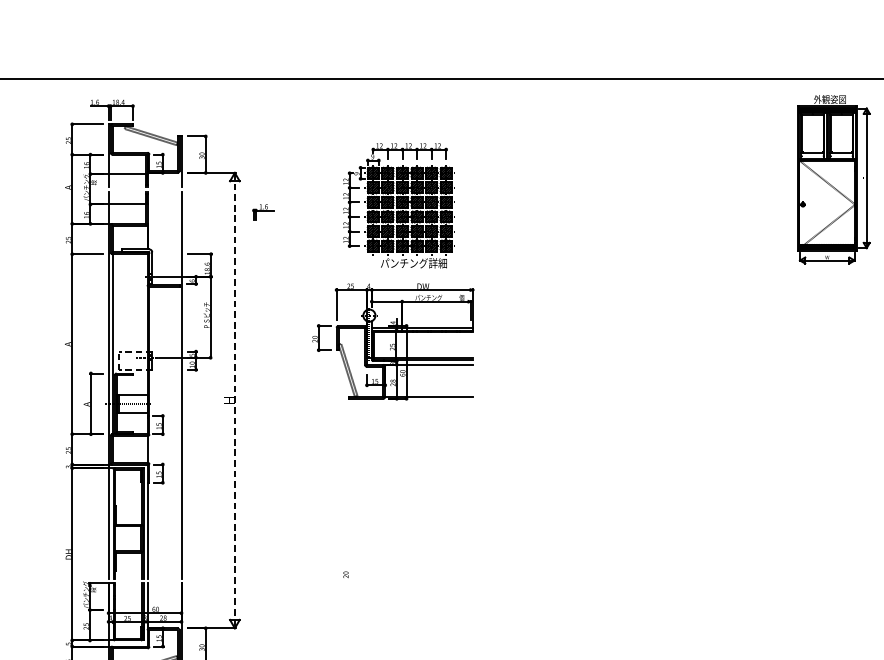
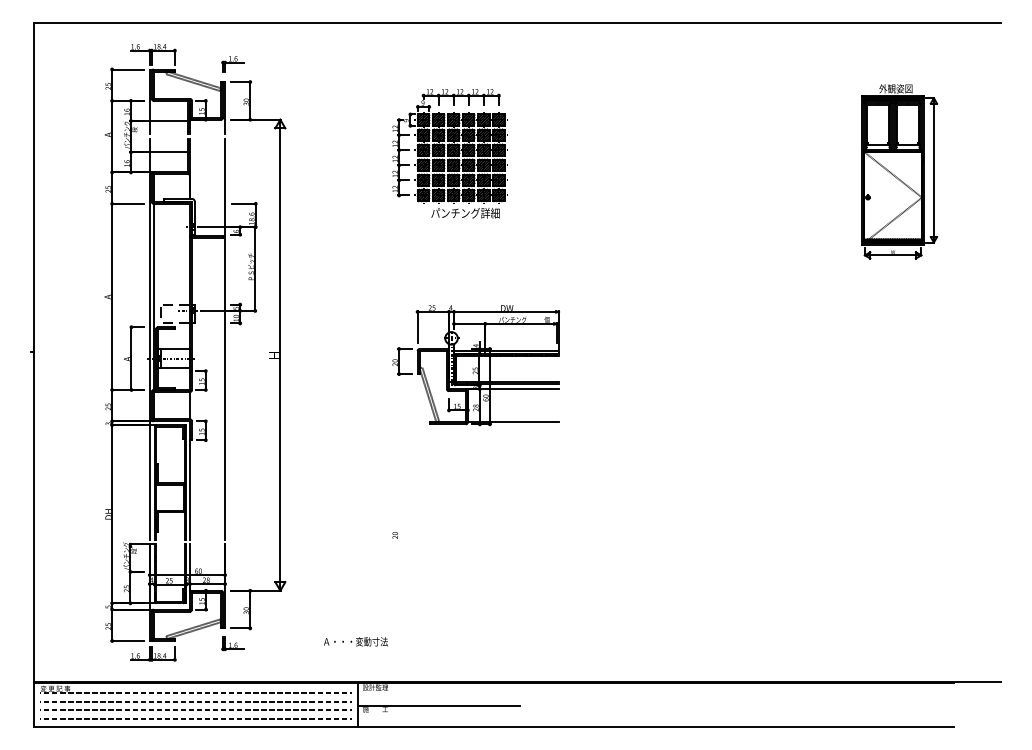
part: (833, 179) -> (899, 171), moved
part: (263, 212) -> (232, 64), moved
part: (392, 341) -> (475, 365), moved
line: (235, 400) -> (280, 355), dashed -> solid

